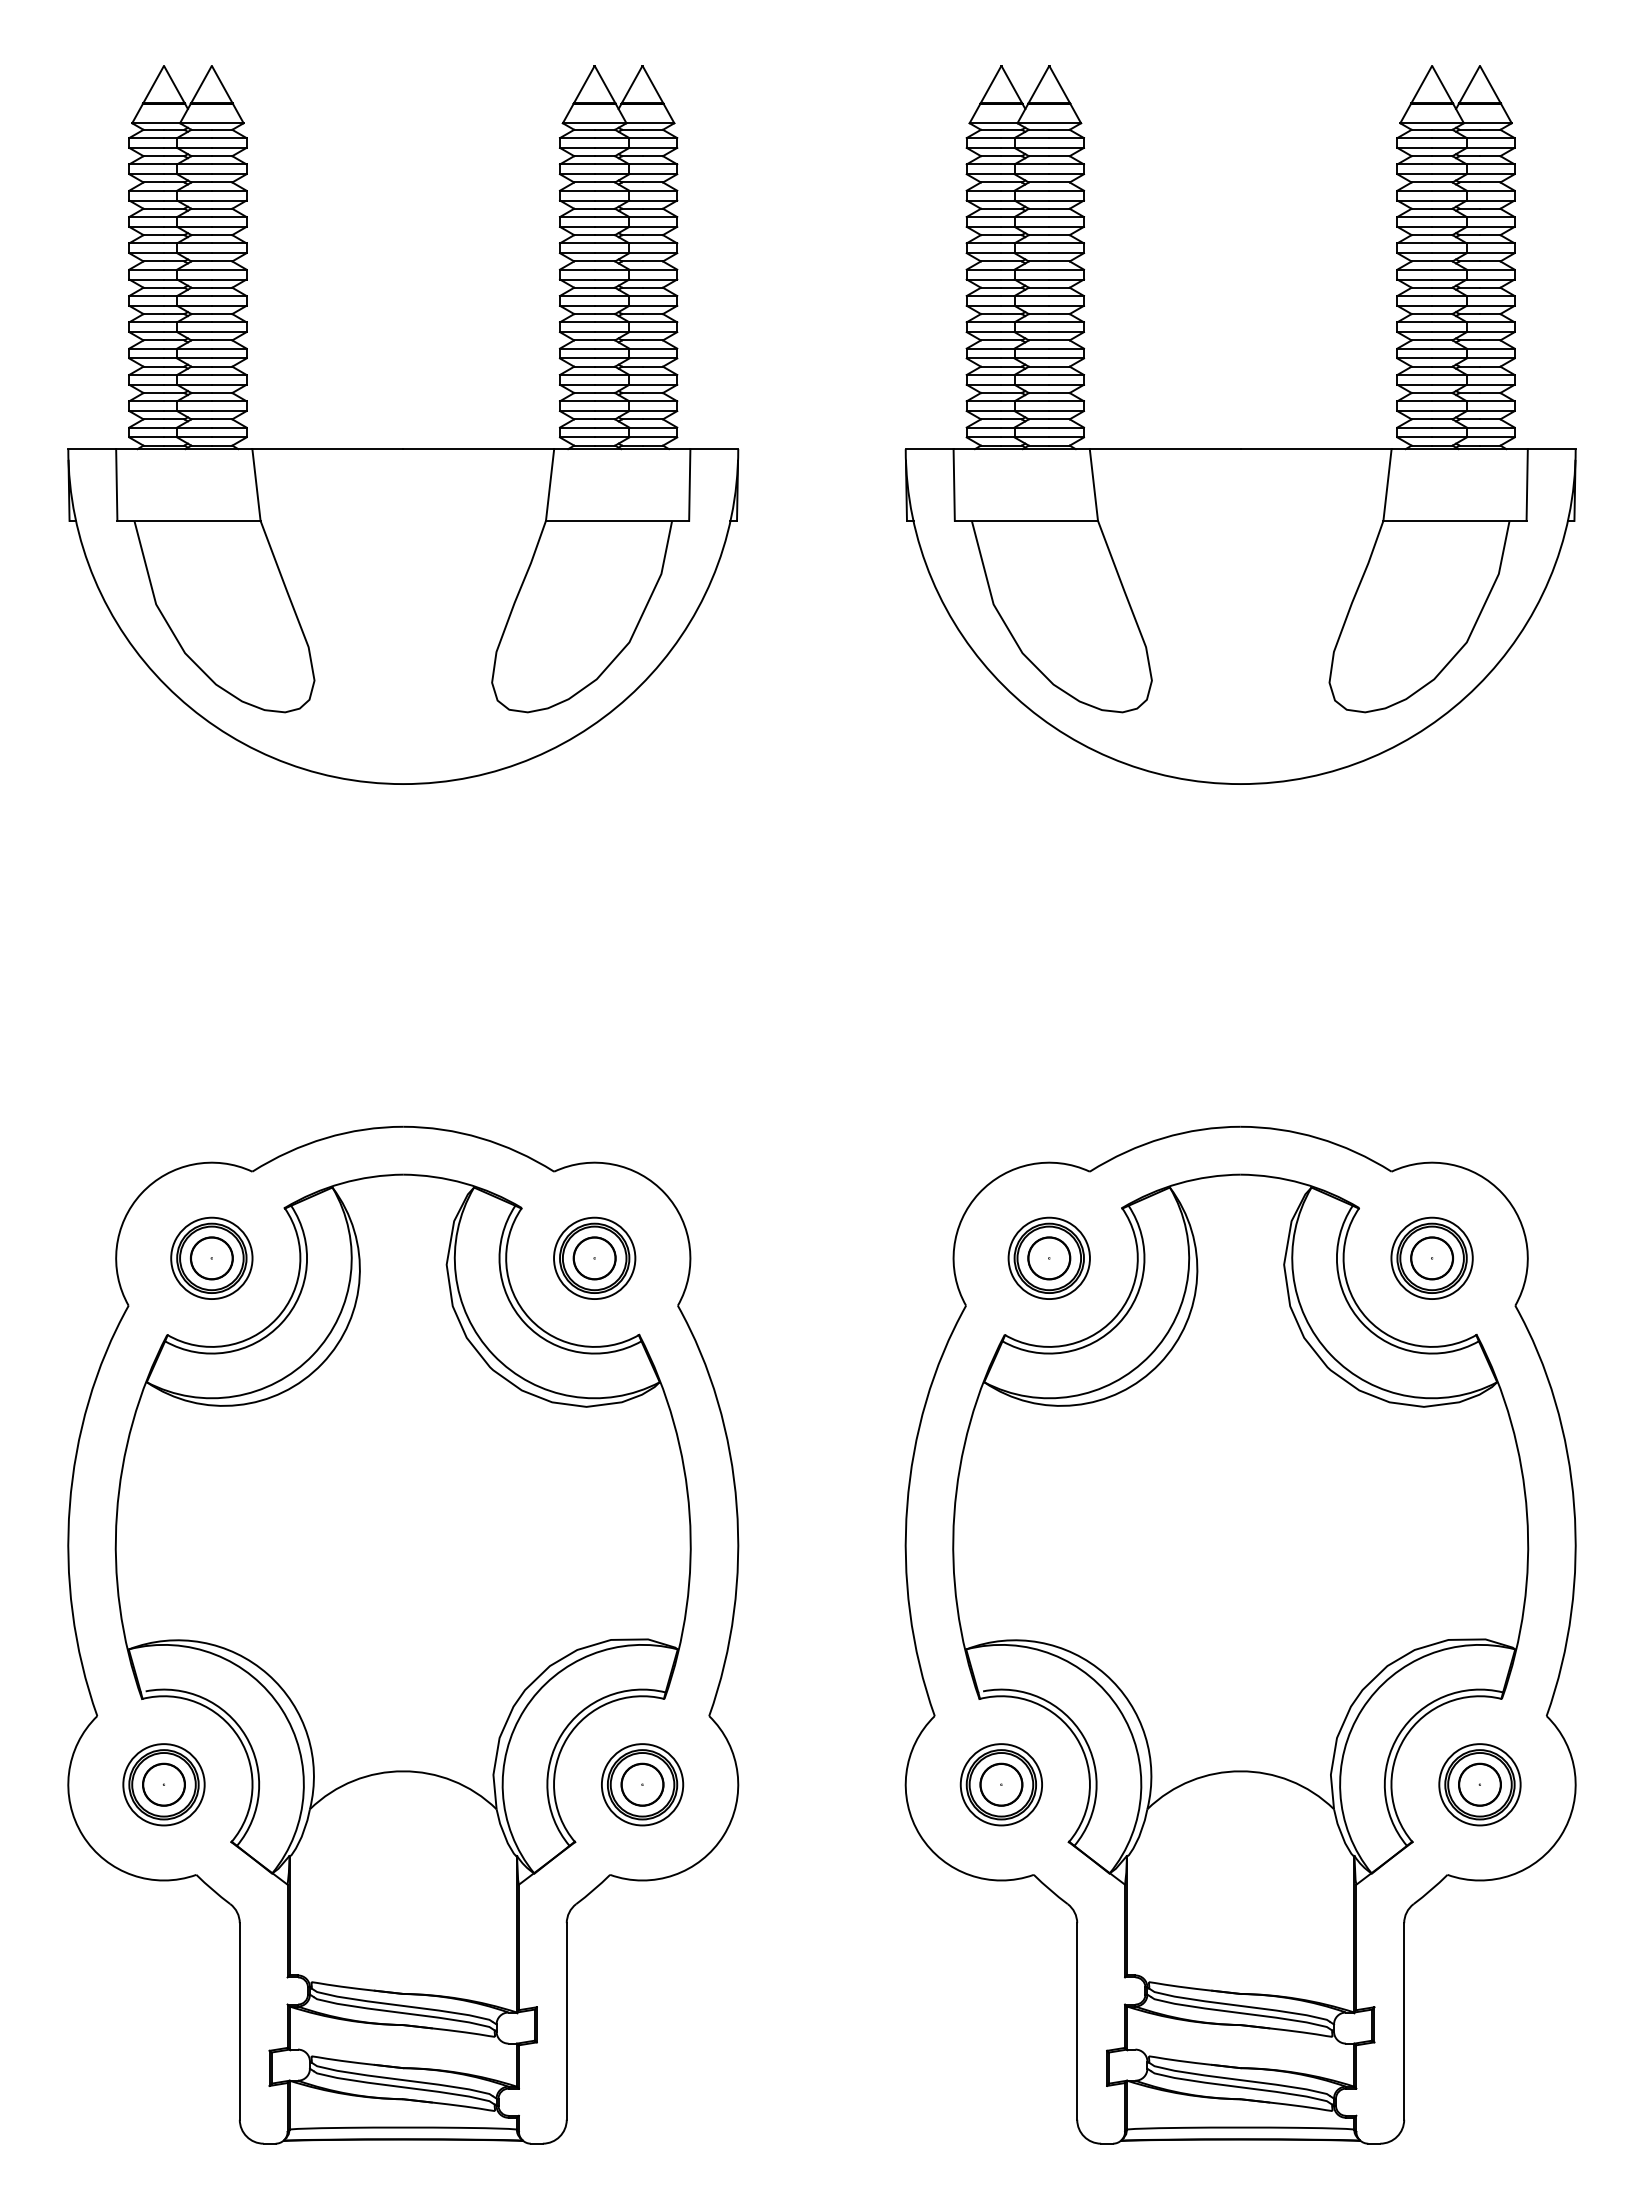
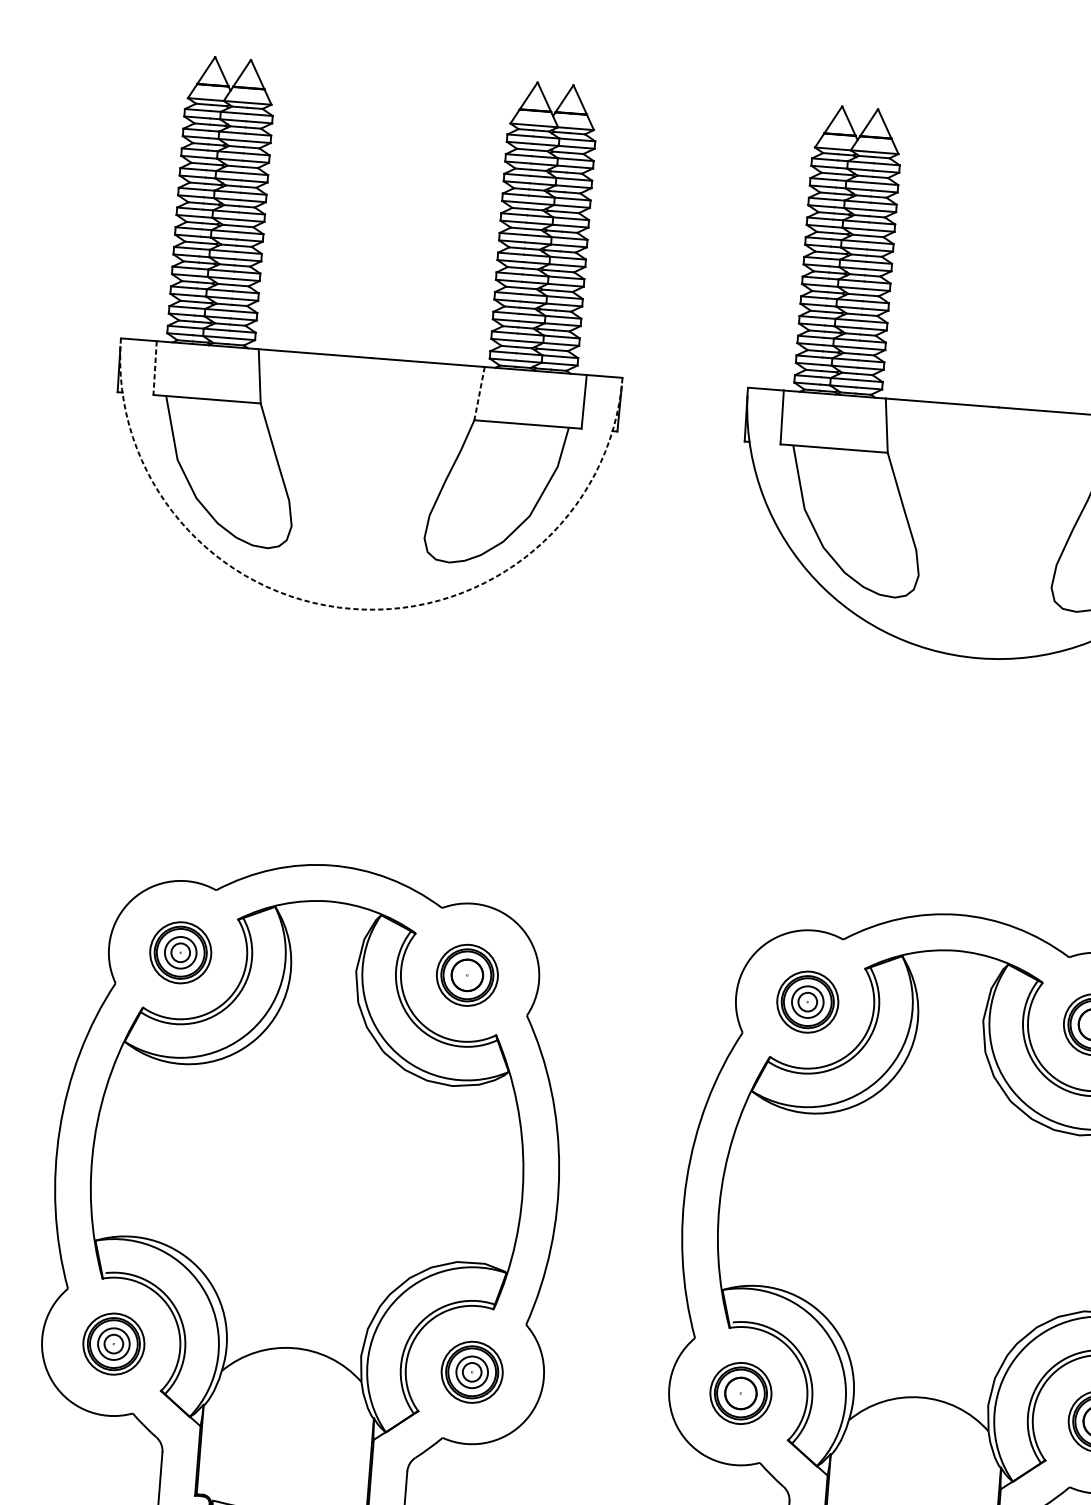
line: (116, 485) -> (154, 368), solid -> dashed
line: (550, 485) -> (479, 394), solid -> dashed
arc: (403, 784) -> (352, 609), solid -> dashed
circle: (211, 1258) -> (180, 952), size x0.6
circle: (1049, 1258) -> (807, 1002), size x0.6
circle: (163, 1784) -> (113, 1343), size x0.6
circle: (642, 1784) -> (472, 1372), size x0.6

